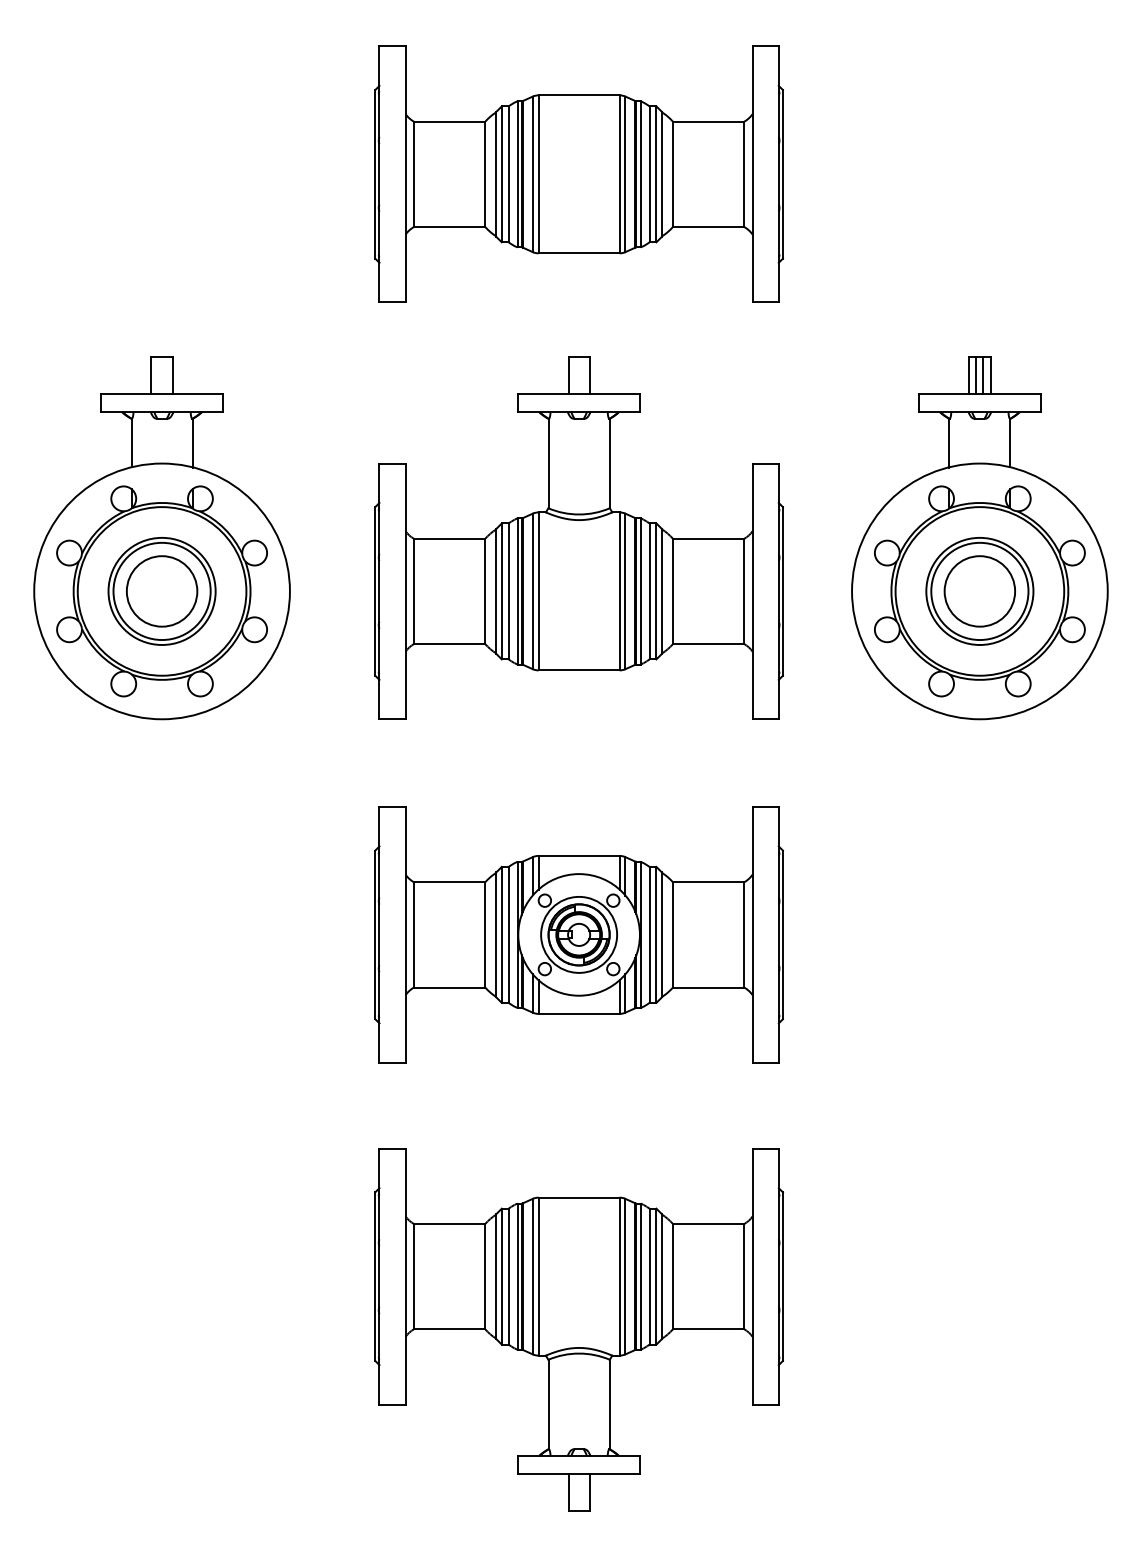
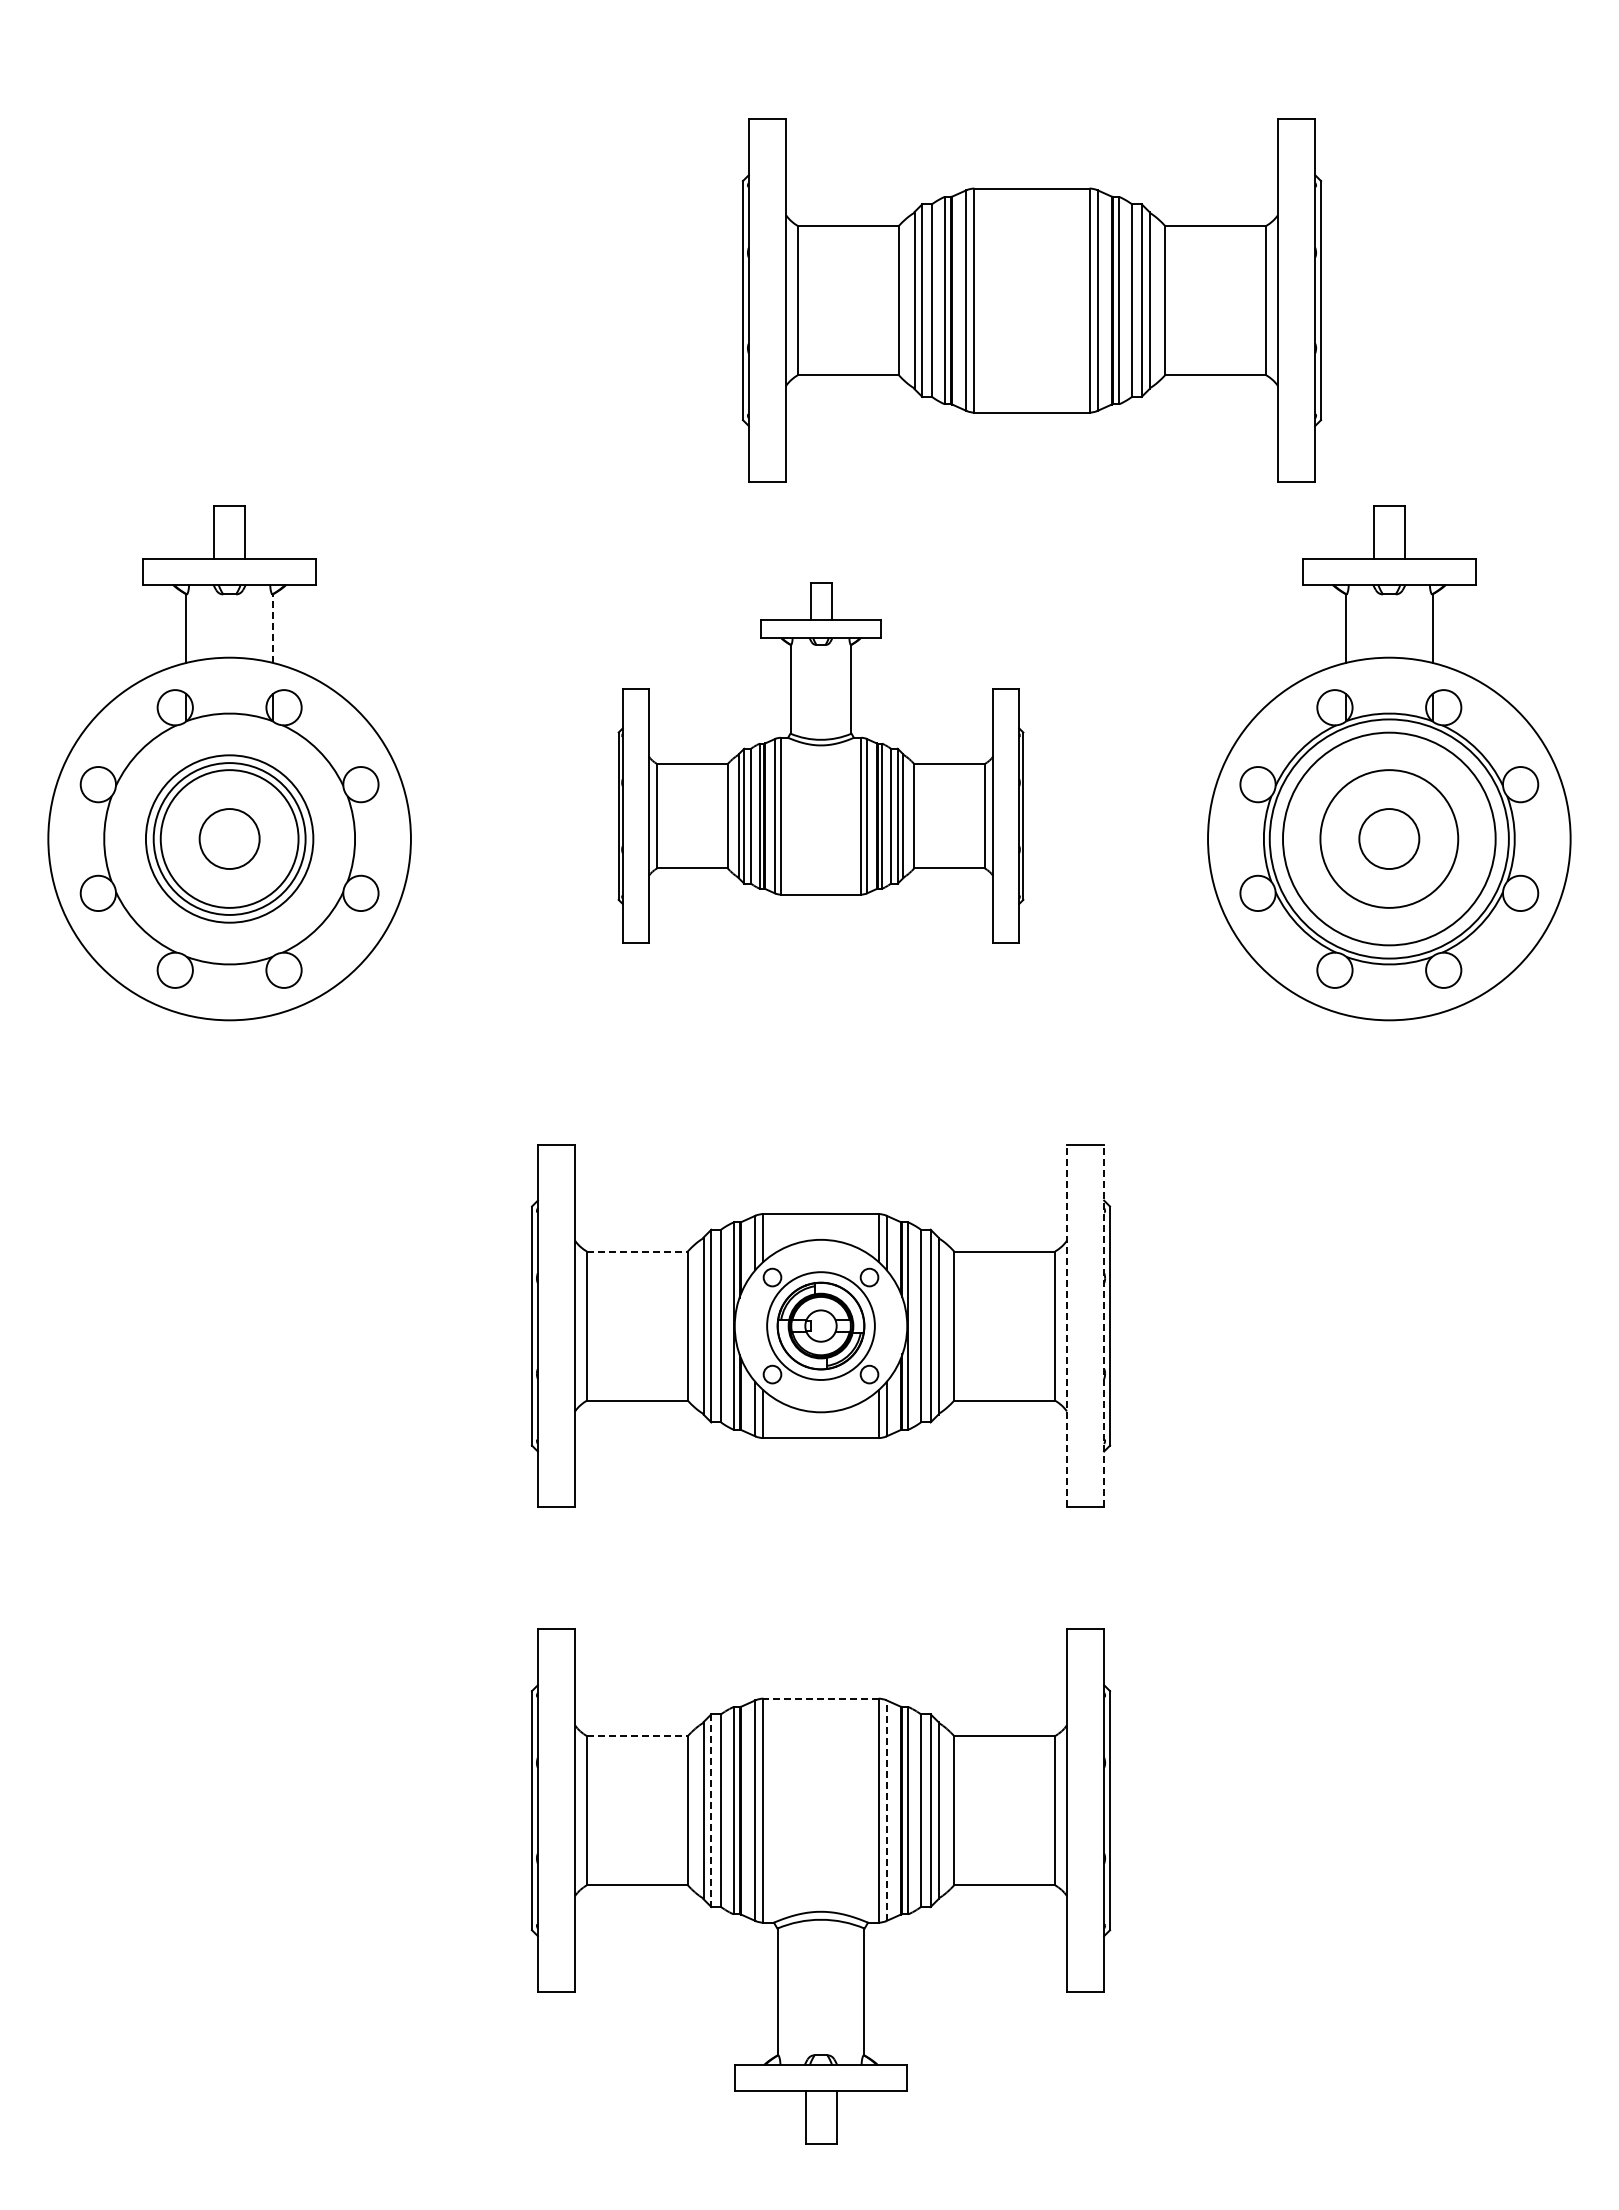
part: (579, 174) -> (1032, 300), moved
line: (976, 375) -> (1384, 532), removed
line: (983, 375) -> (1394, 532), removed
line: (192, 442) -> (272, 628), solid -> dashed
part: (578, 537) -> (820, 762), size x0.7
circle: (161, 591) -> (229, 838), size x0.7
circle: (161, 591) -> (229, 839), size x0.6
circle: (980, 591) -> (1389, 838), size x1.4
circle: (980, 591) -> (1389, 839), size x0.6
line: (449, 882) -> (637, 1251), solid -> dashed
line: (752, 934) -> (1066, 1325), solid -> dashed
line: (779, 934) -> (1104, 1325), solid -> dashed
line: (579, 1197) -> (821, 1698), solid -> dashed
line: (449, 1224) -> (637, 1736), solid -> dashed
line: (625, 1276) -> (886, 1810), solid -> dashed
line: (501, 1277) -> (711, 1811), solid -> dashed

